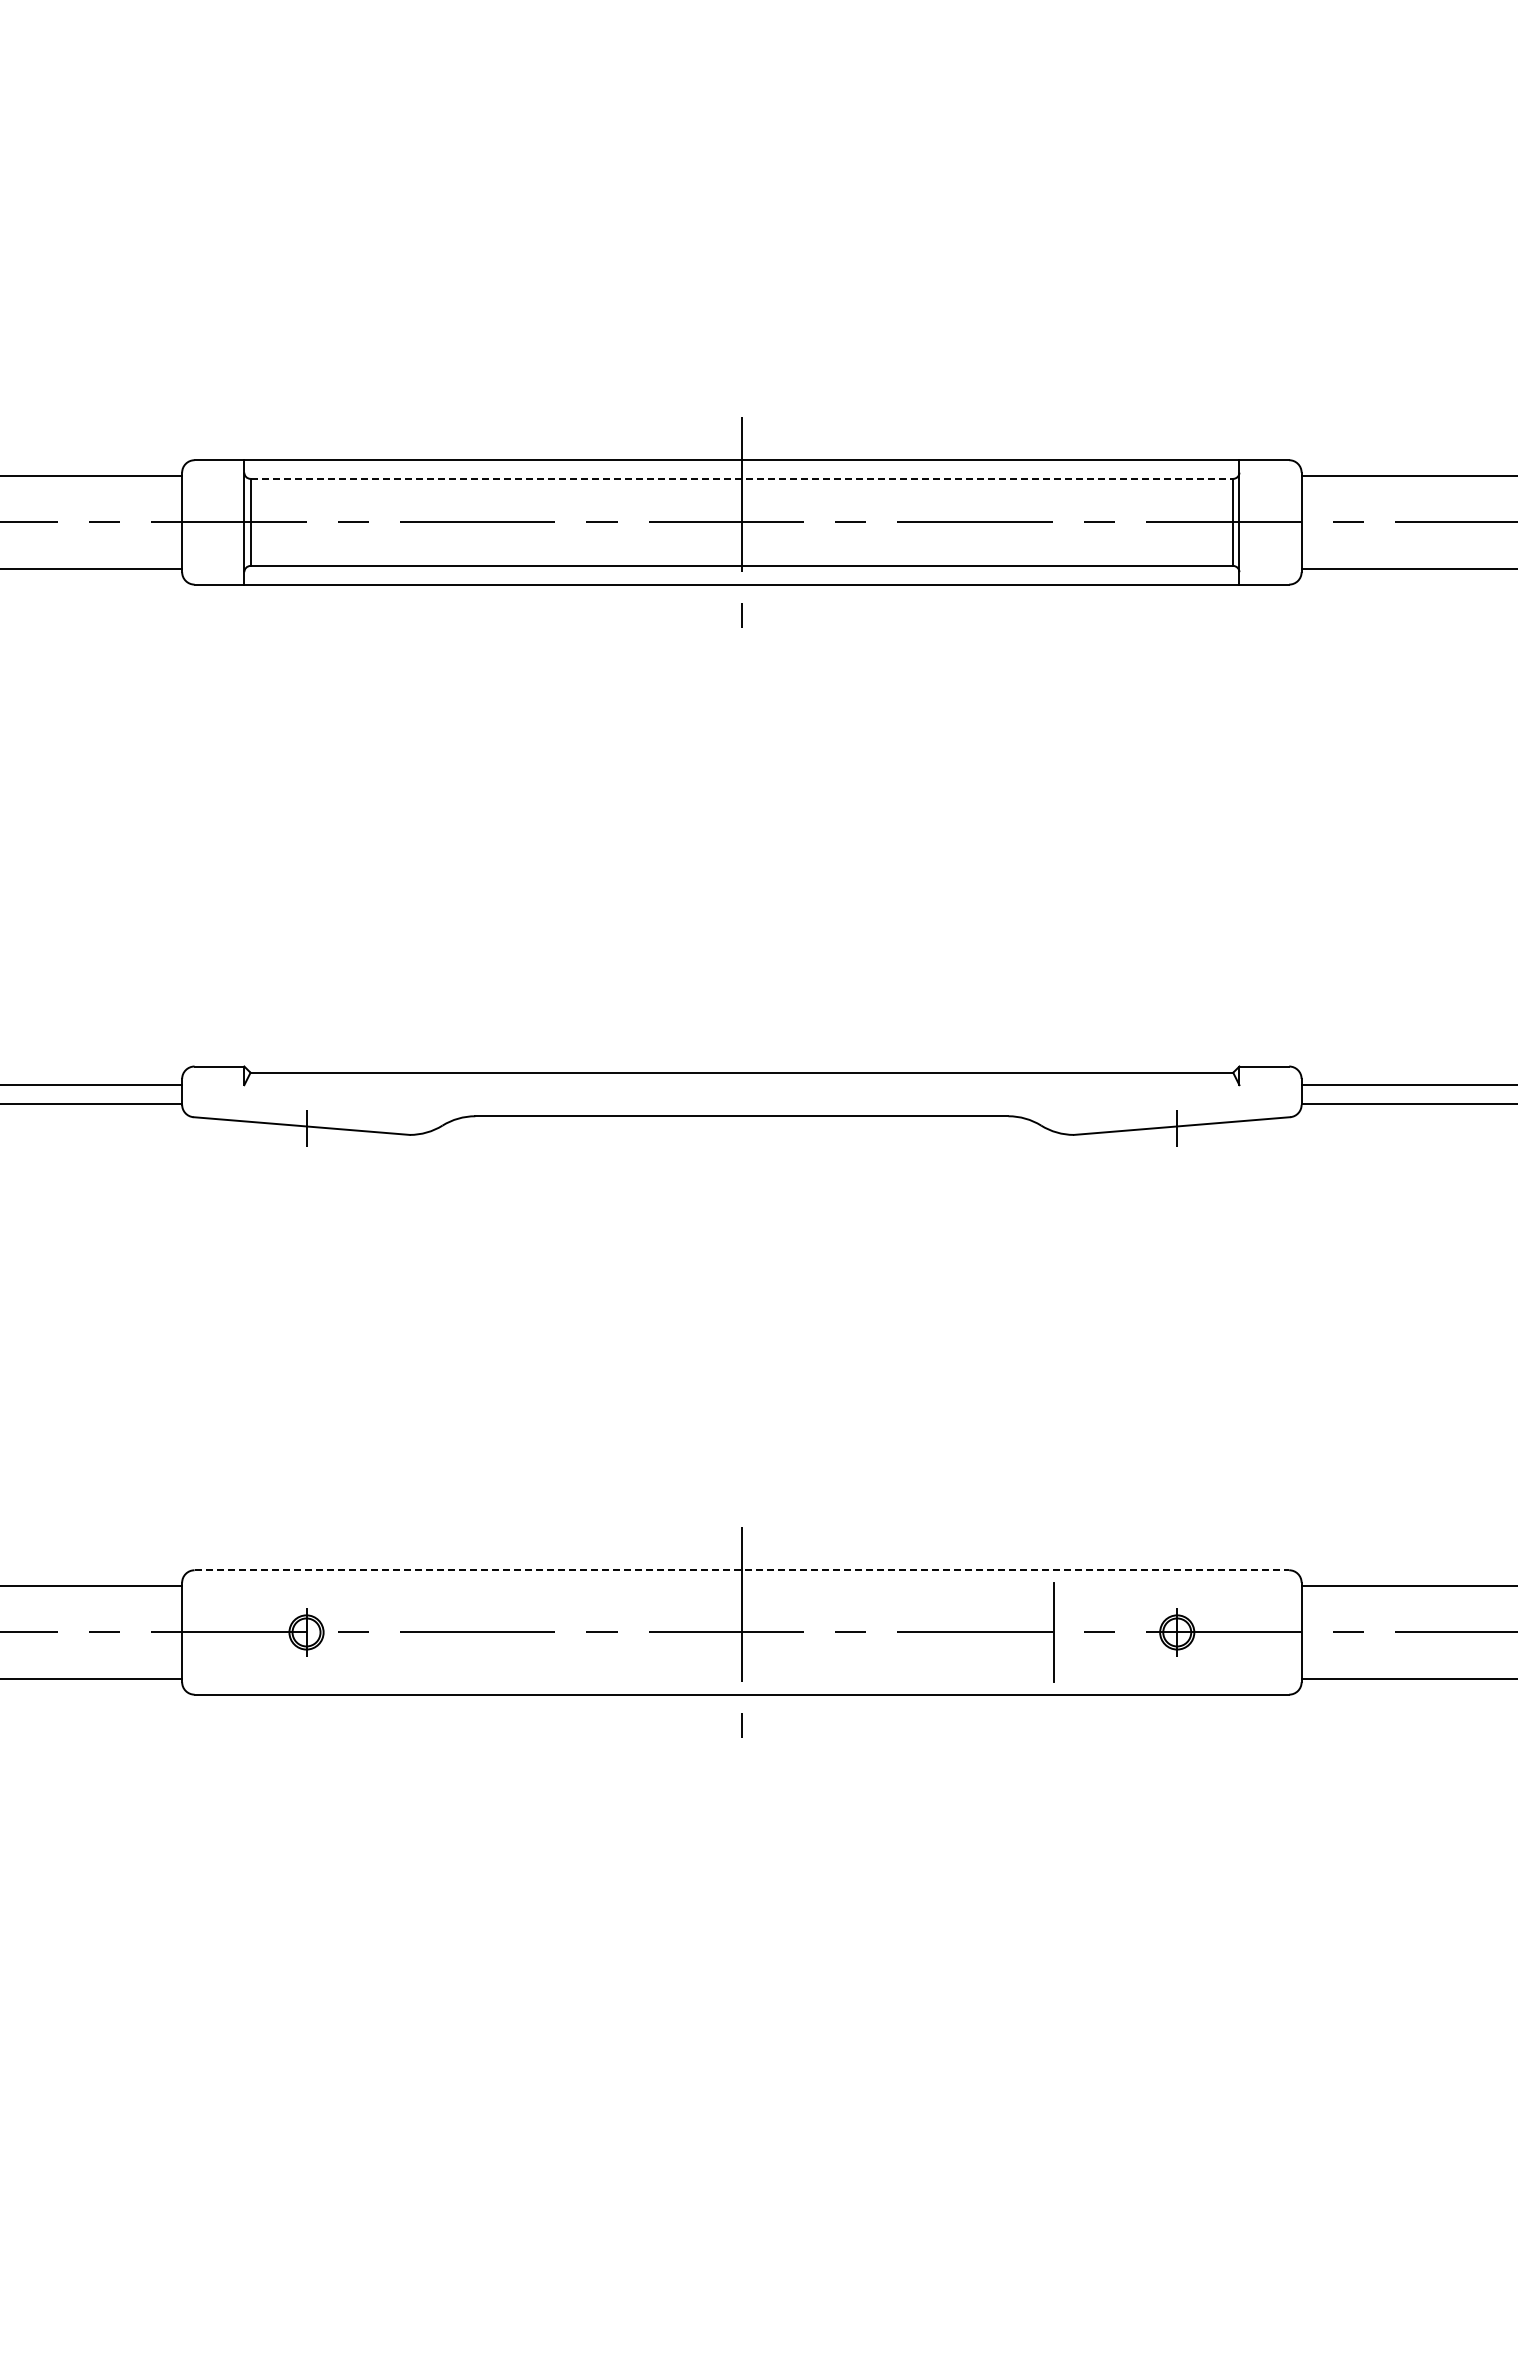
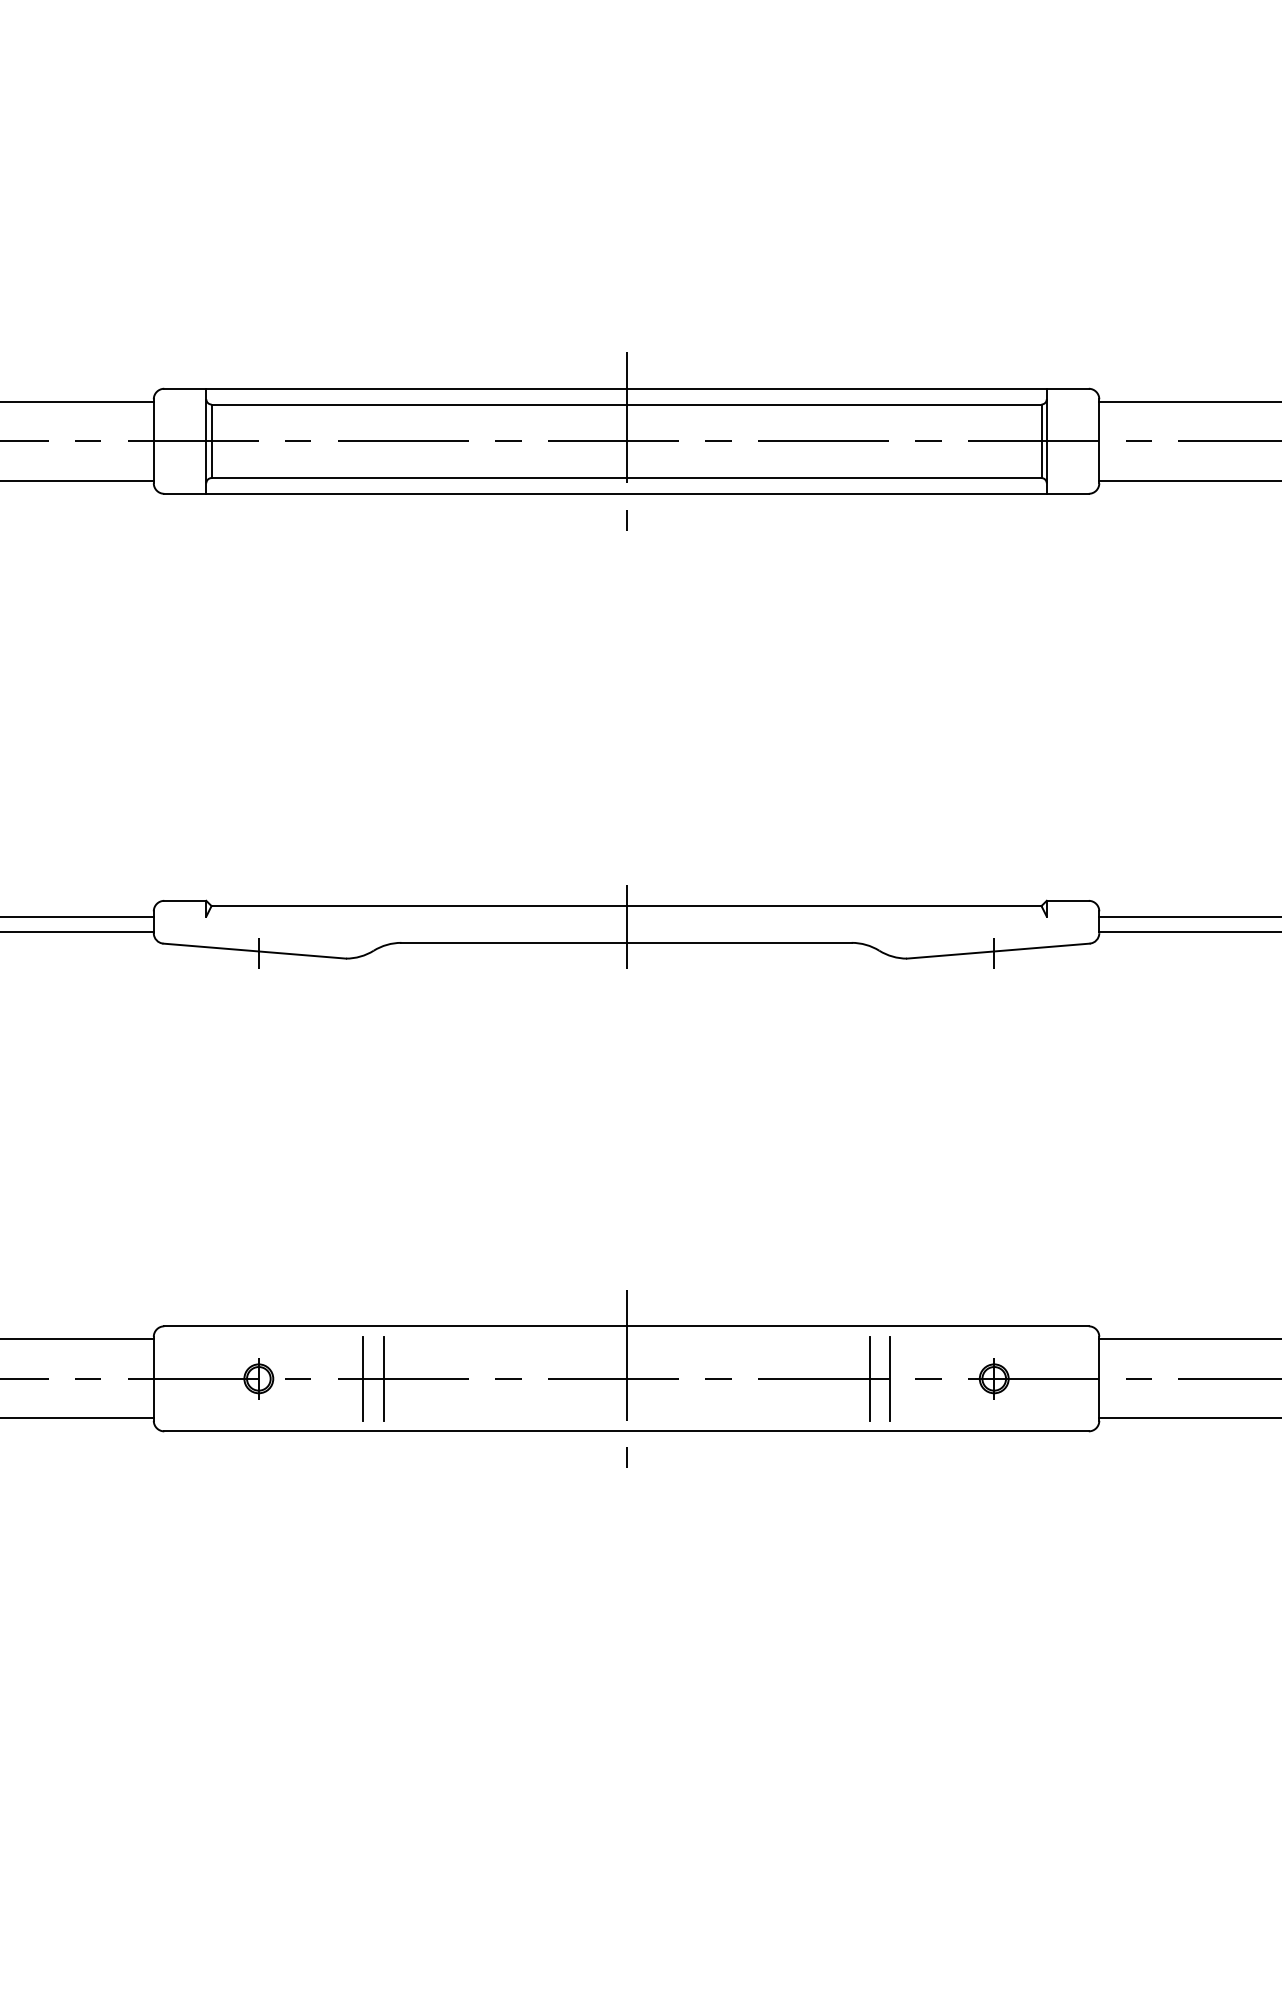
line: (742, 478) -> (627, 404), dashed -> solid
line: (741, 1097) -> (626, 927), added
line: (742, 1570) -> (627, 1326), dashed -> solid
line: (429, 1632) -> (362, 1378), added
line: (454, 1632) -> (383, 1378), added
line: (1029, 1632) -> (869, 1378), added

